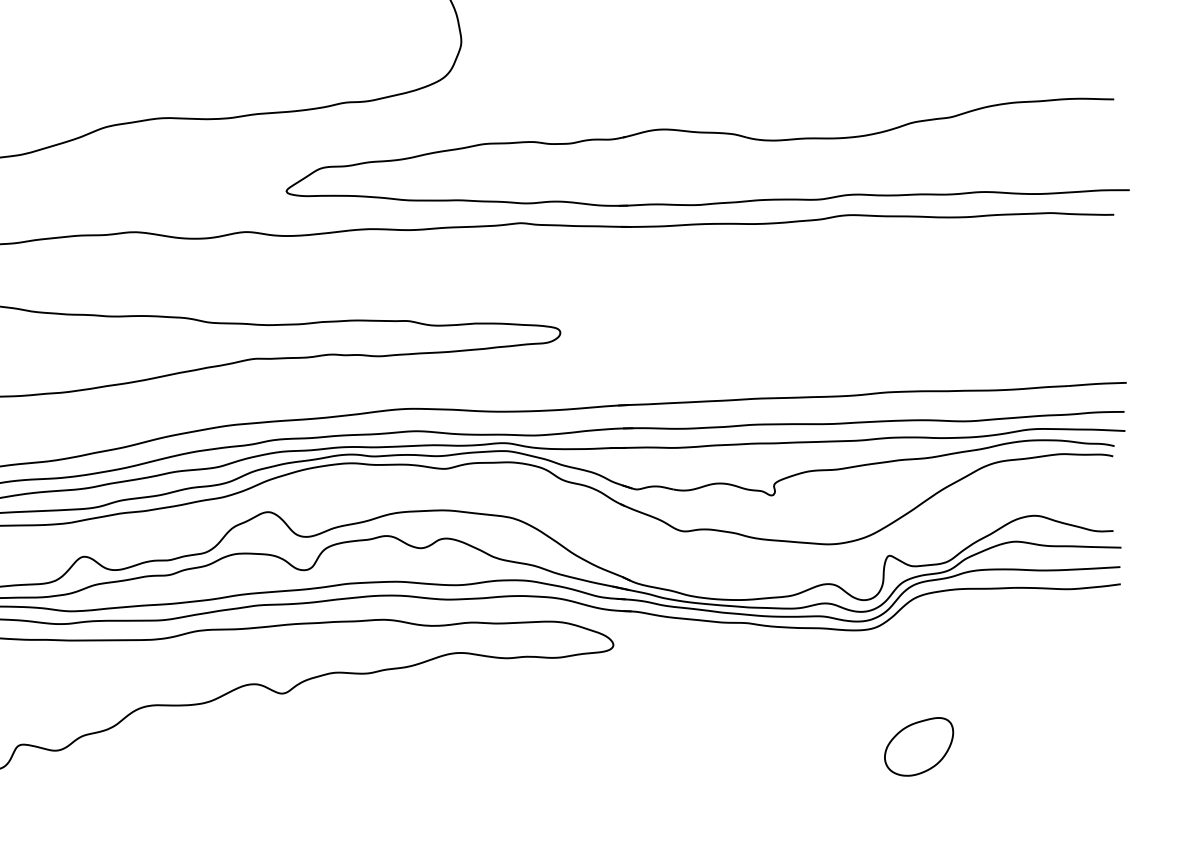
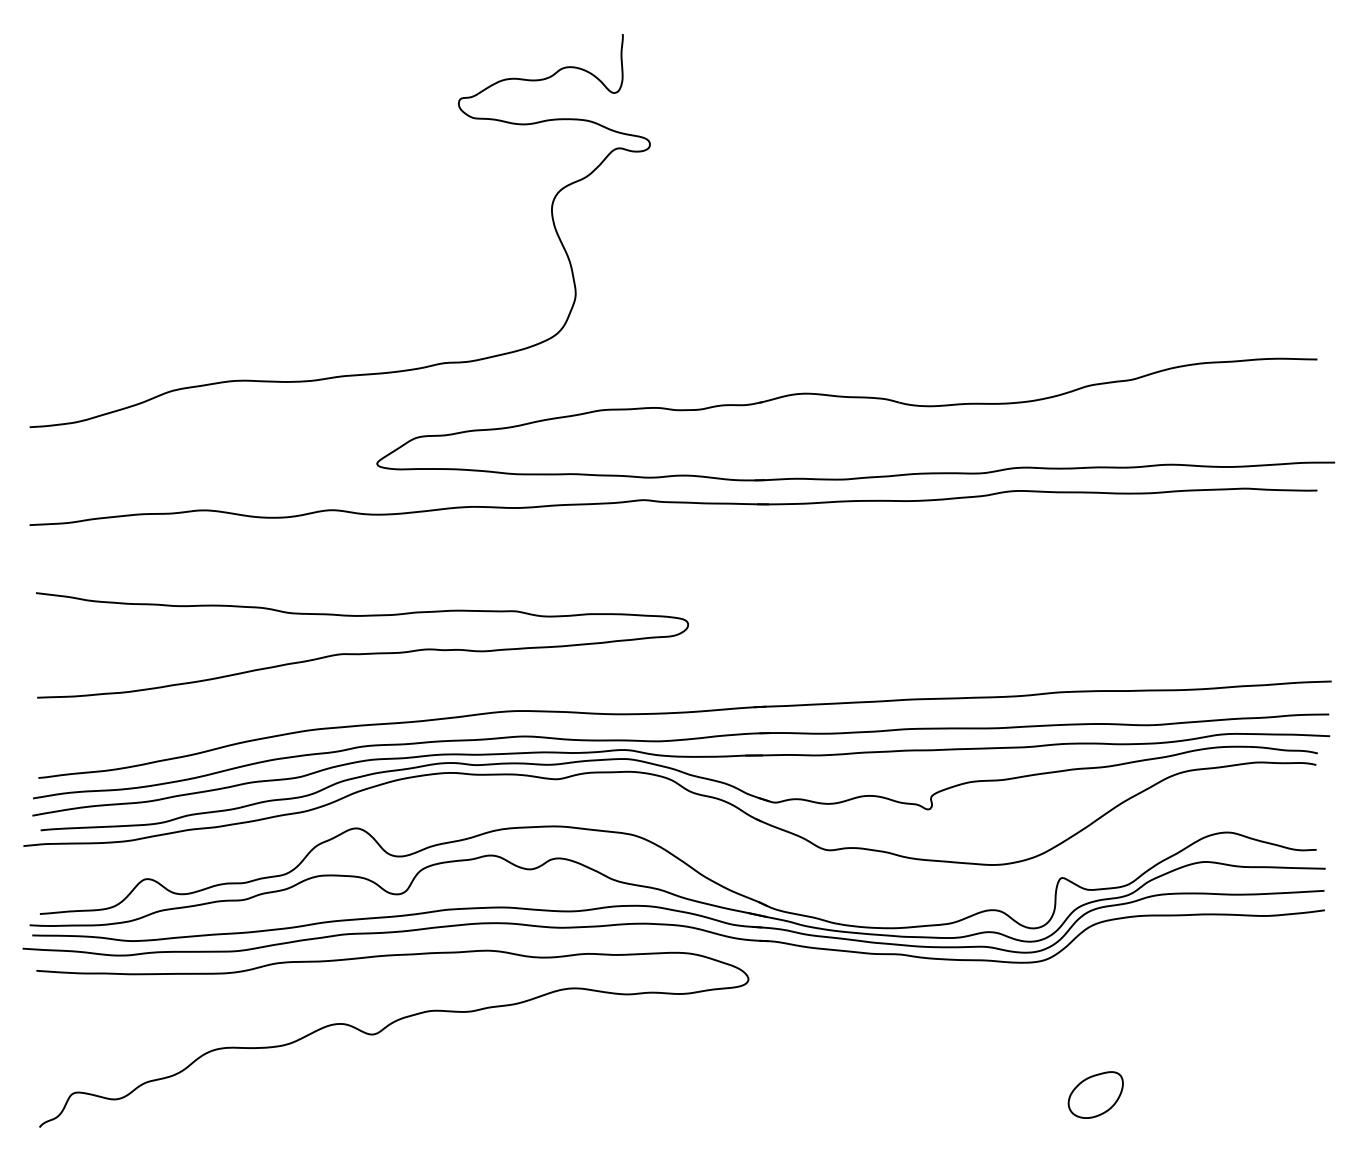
part: (918, 746) -> (1095, 1094), size x0.7

